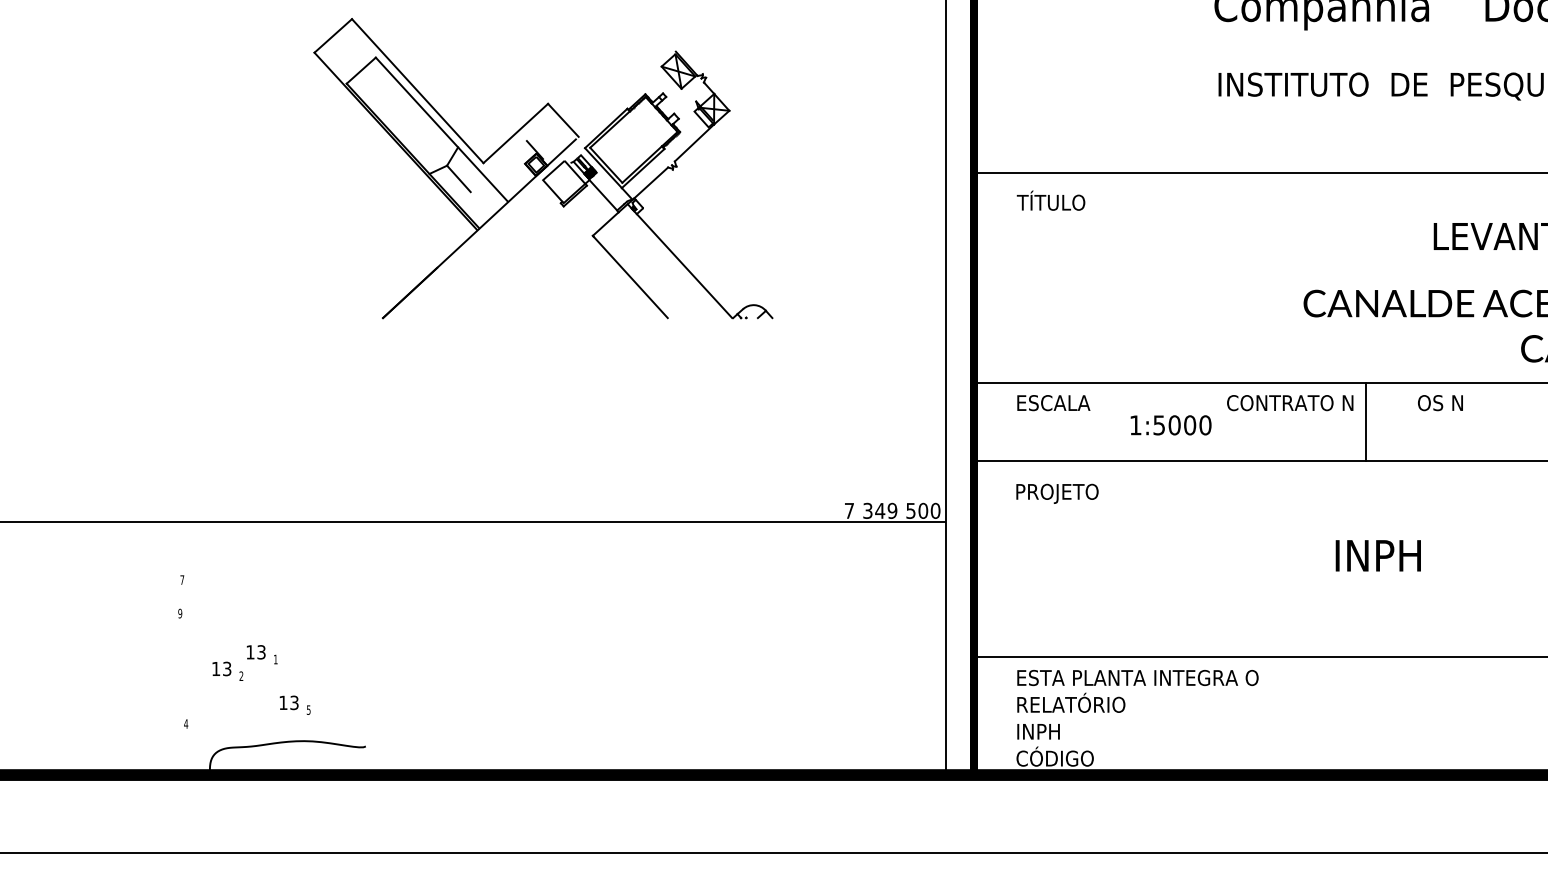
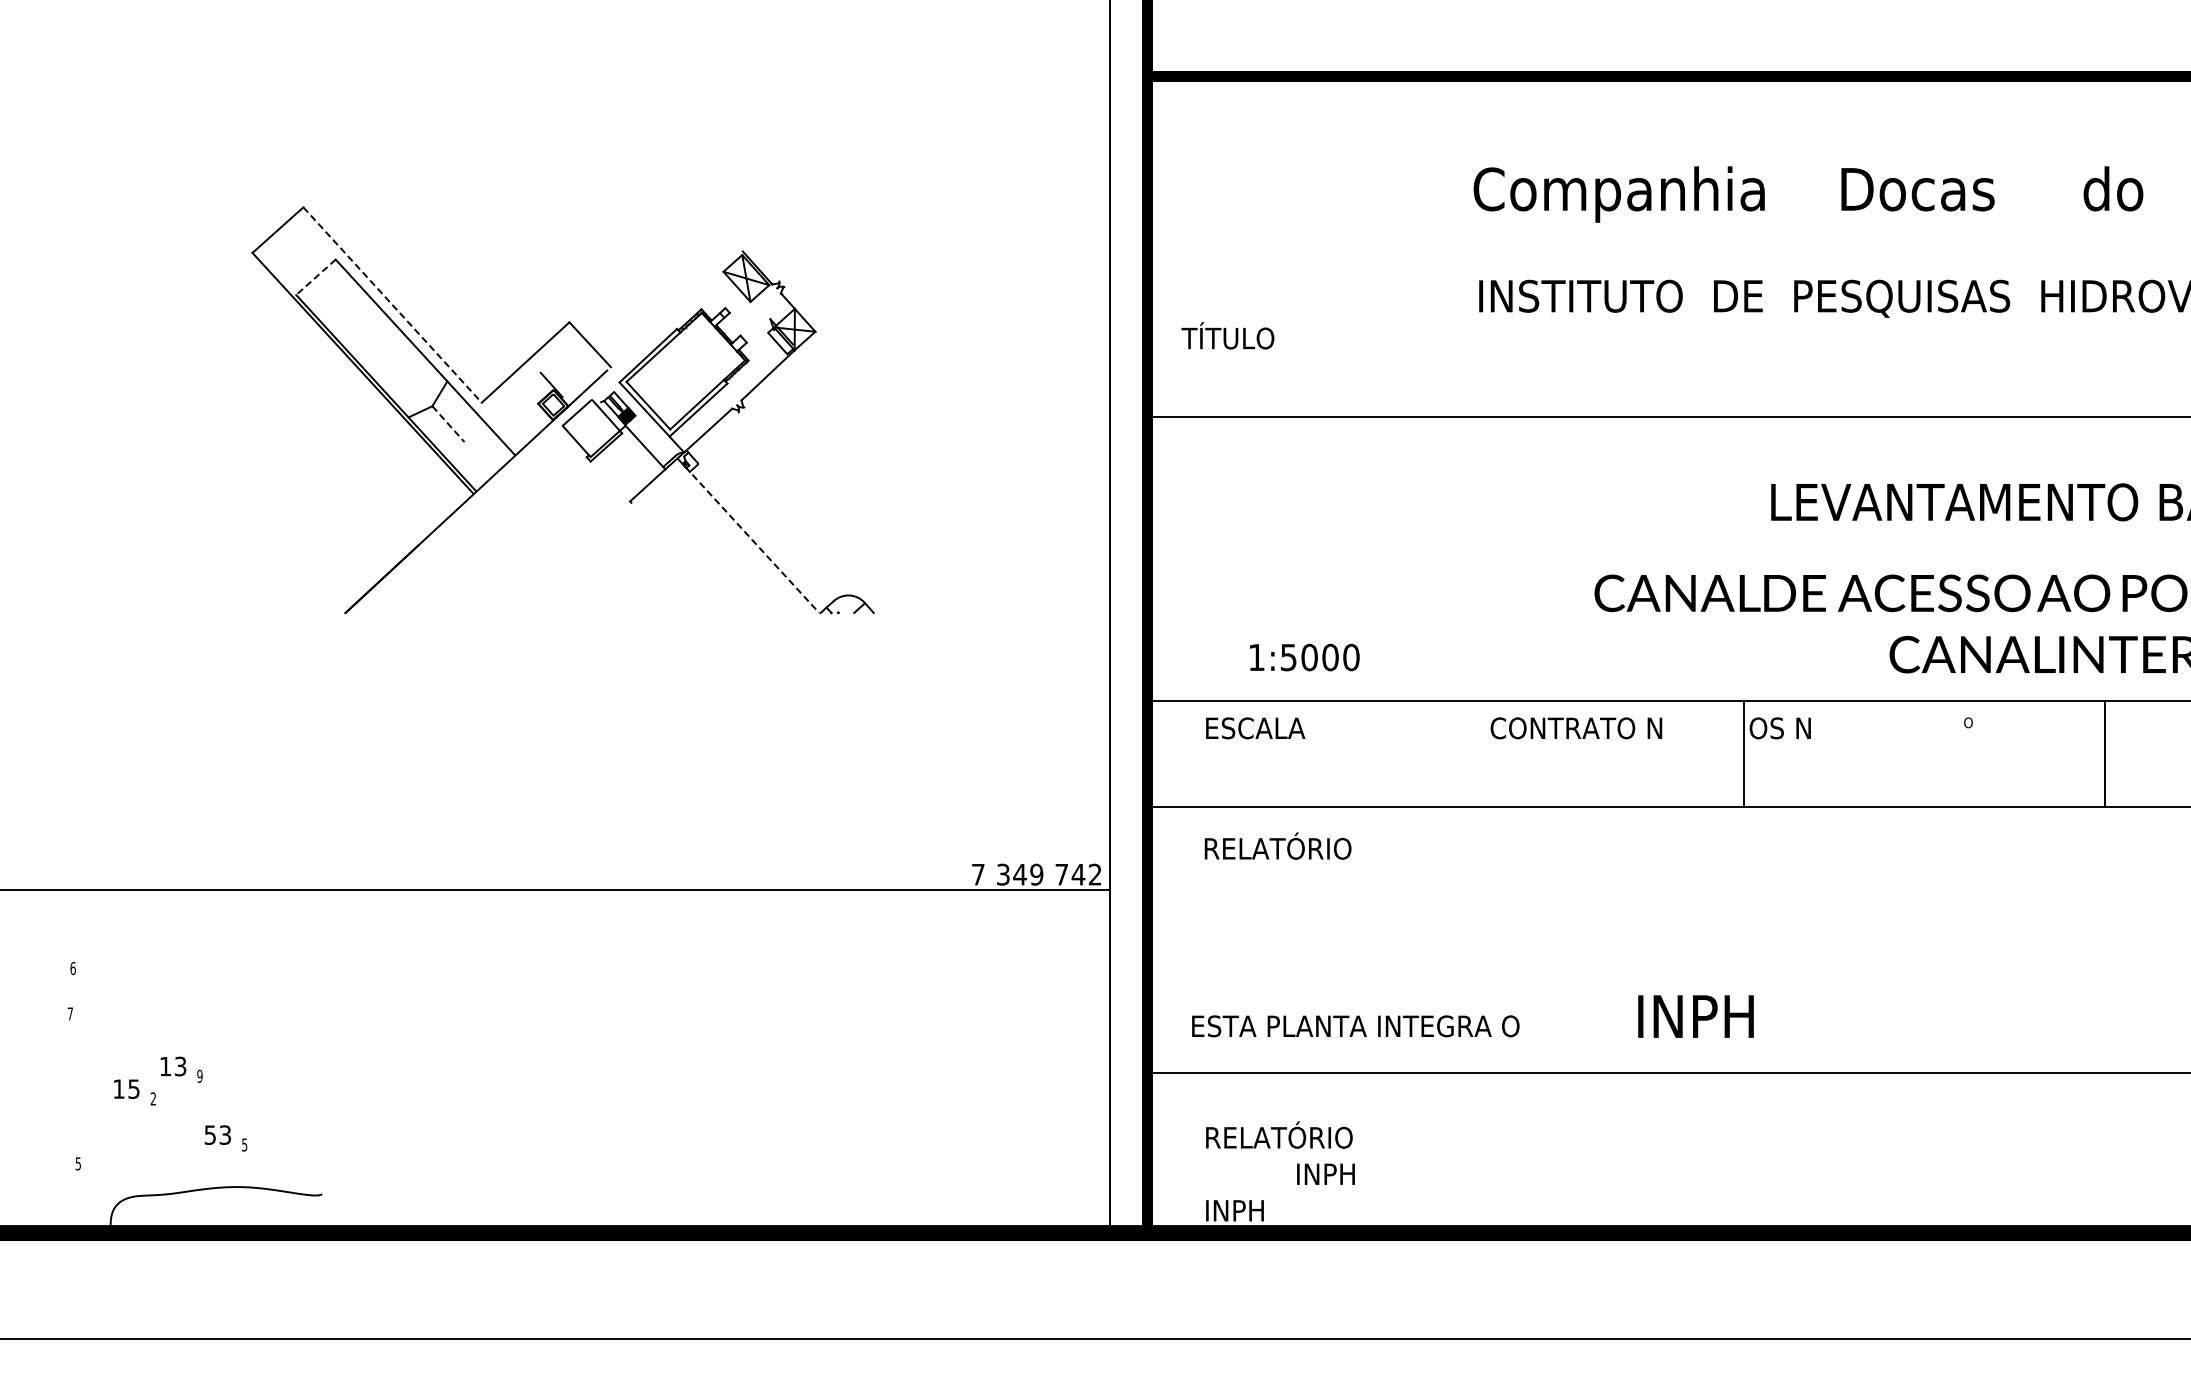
line: (360, 70) -> (315, 277), solid -> dashed
line: (417, 91) -> (392, 305), solid -> dashed
line: (458, 179) -> (448, 424), solid -> dashed
text: (1050, 200) -> (1227, 335), moved
line: (680, 260) -> (748, 535), solid -> dashed
line: (630, 277) -> (681, 557), removed
line: (1366, 421) -> (1743, 753), moved
text: (1170, 425) -> (1304, 657), moved
text: (1071, 491) -> (1279, 848), PROJETO -> RELATÓRIO
text: (923, 510) -> (1078, 874), 500 -> 742
text: (1377, 555) -> (1695, 1016), moved
text: (181, 580) -> (72, 968), 7 -> 6
text: (180, 613) -> (70, 1013), 9 -> 7
text: (275, 658) -> (199, 1075), 1 -> 9
text: (227, 668) -> (134, 1088), 13 -> 15
text: (1137, 678) -> (1355, 1026), moved
text: (282, 702) -> (209, 1134), 13 -> 53
text: (186, 723) -> (78, 1163), 4 -> 5
text: (1038, 731) -> (1325, 1173), moved
text: (1055, 756) -> (1257, 1207), CÓDIGO -> INPH

